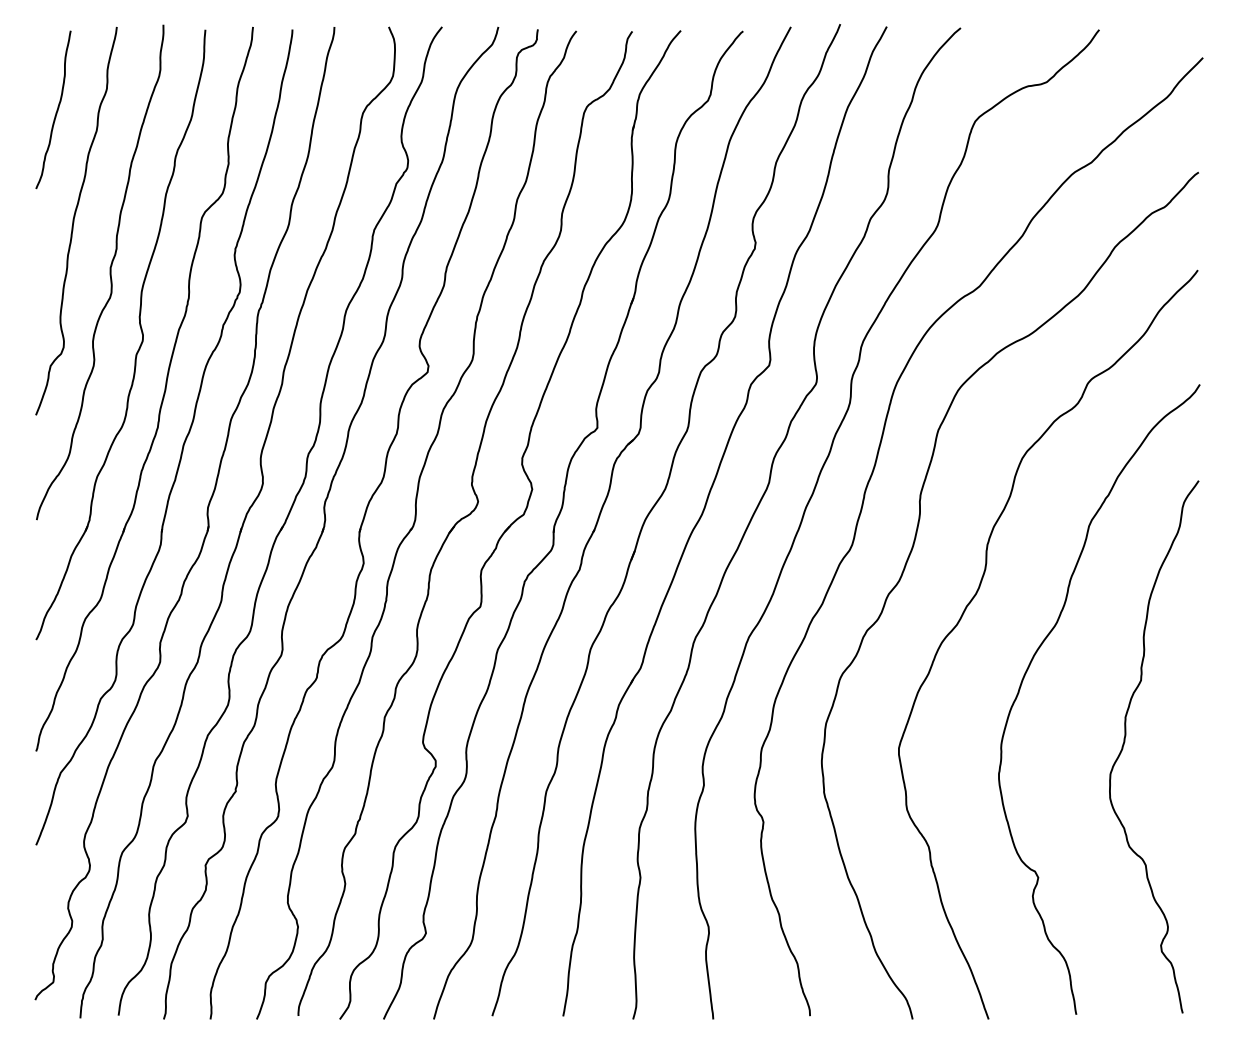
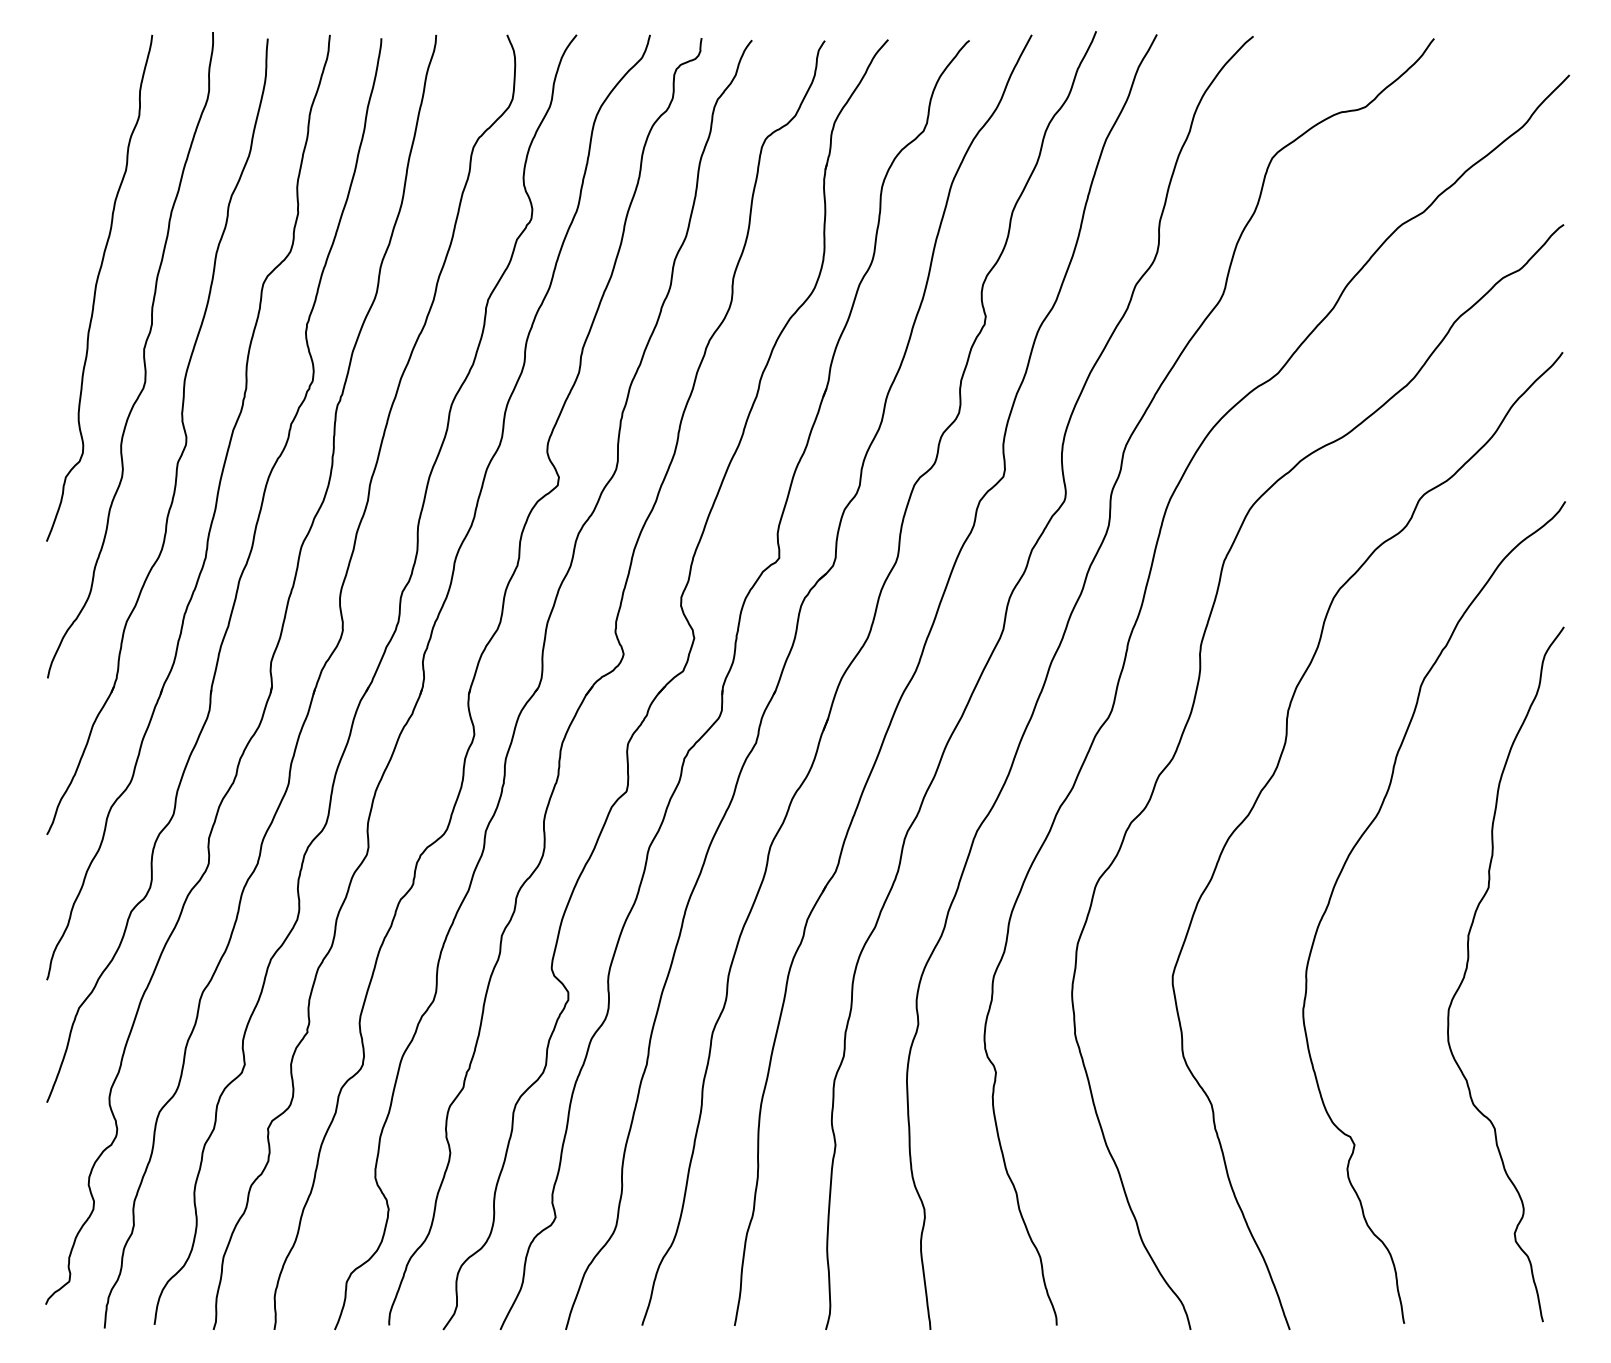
curve: (56, 110) -> (73, 144), removed

